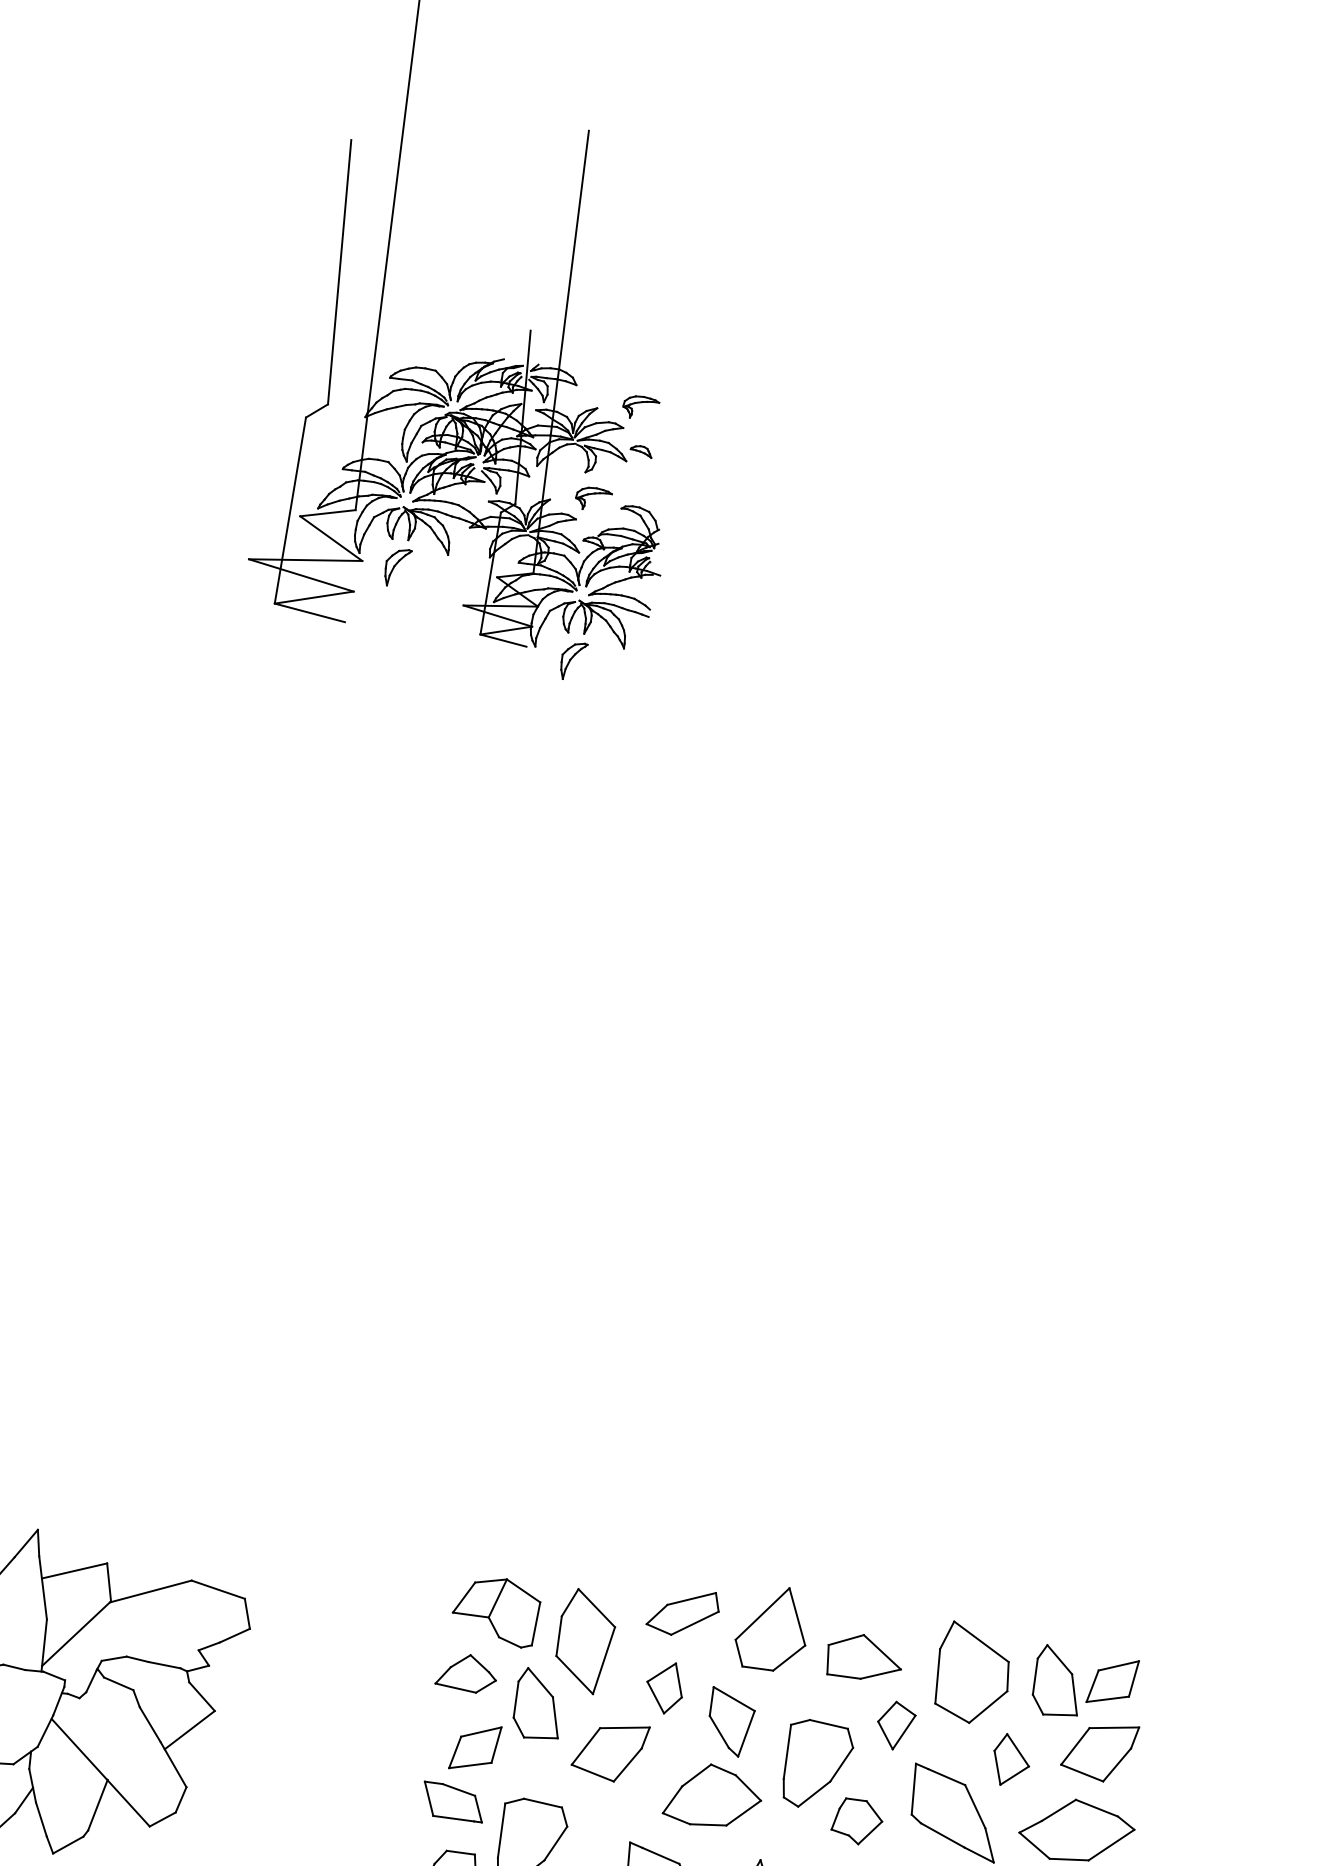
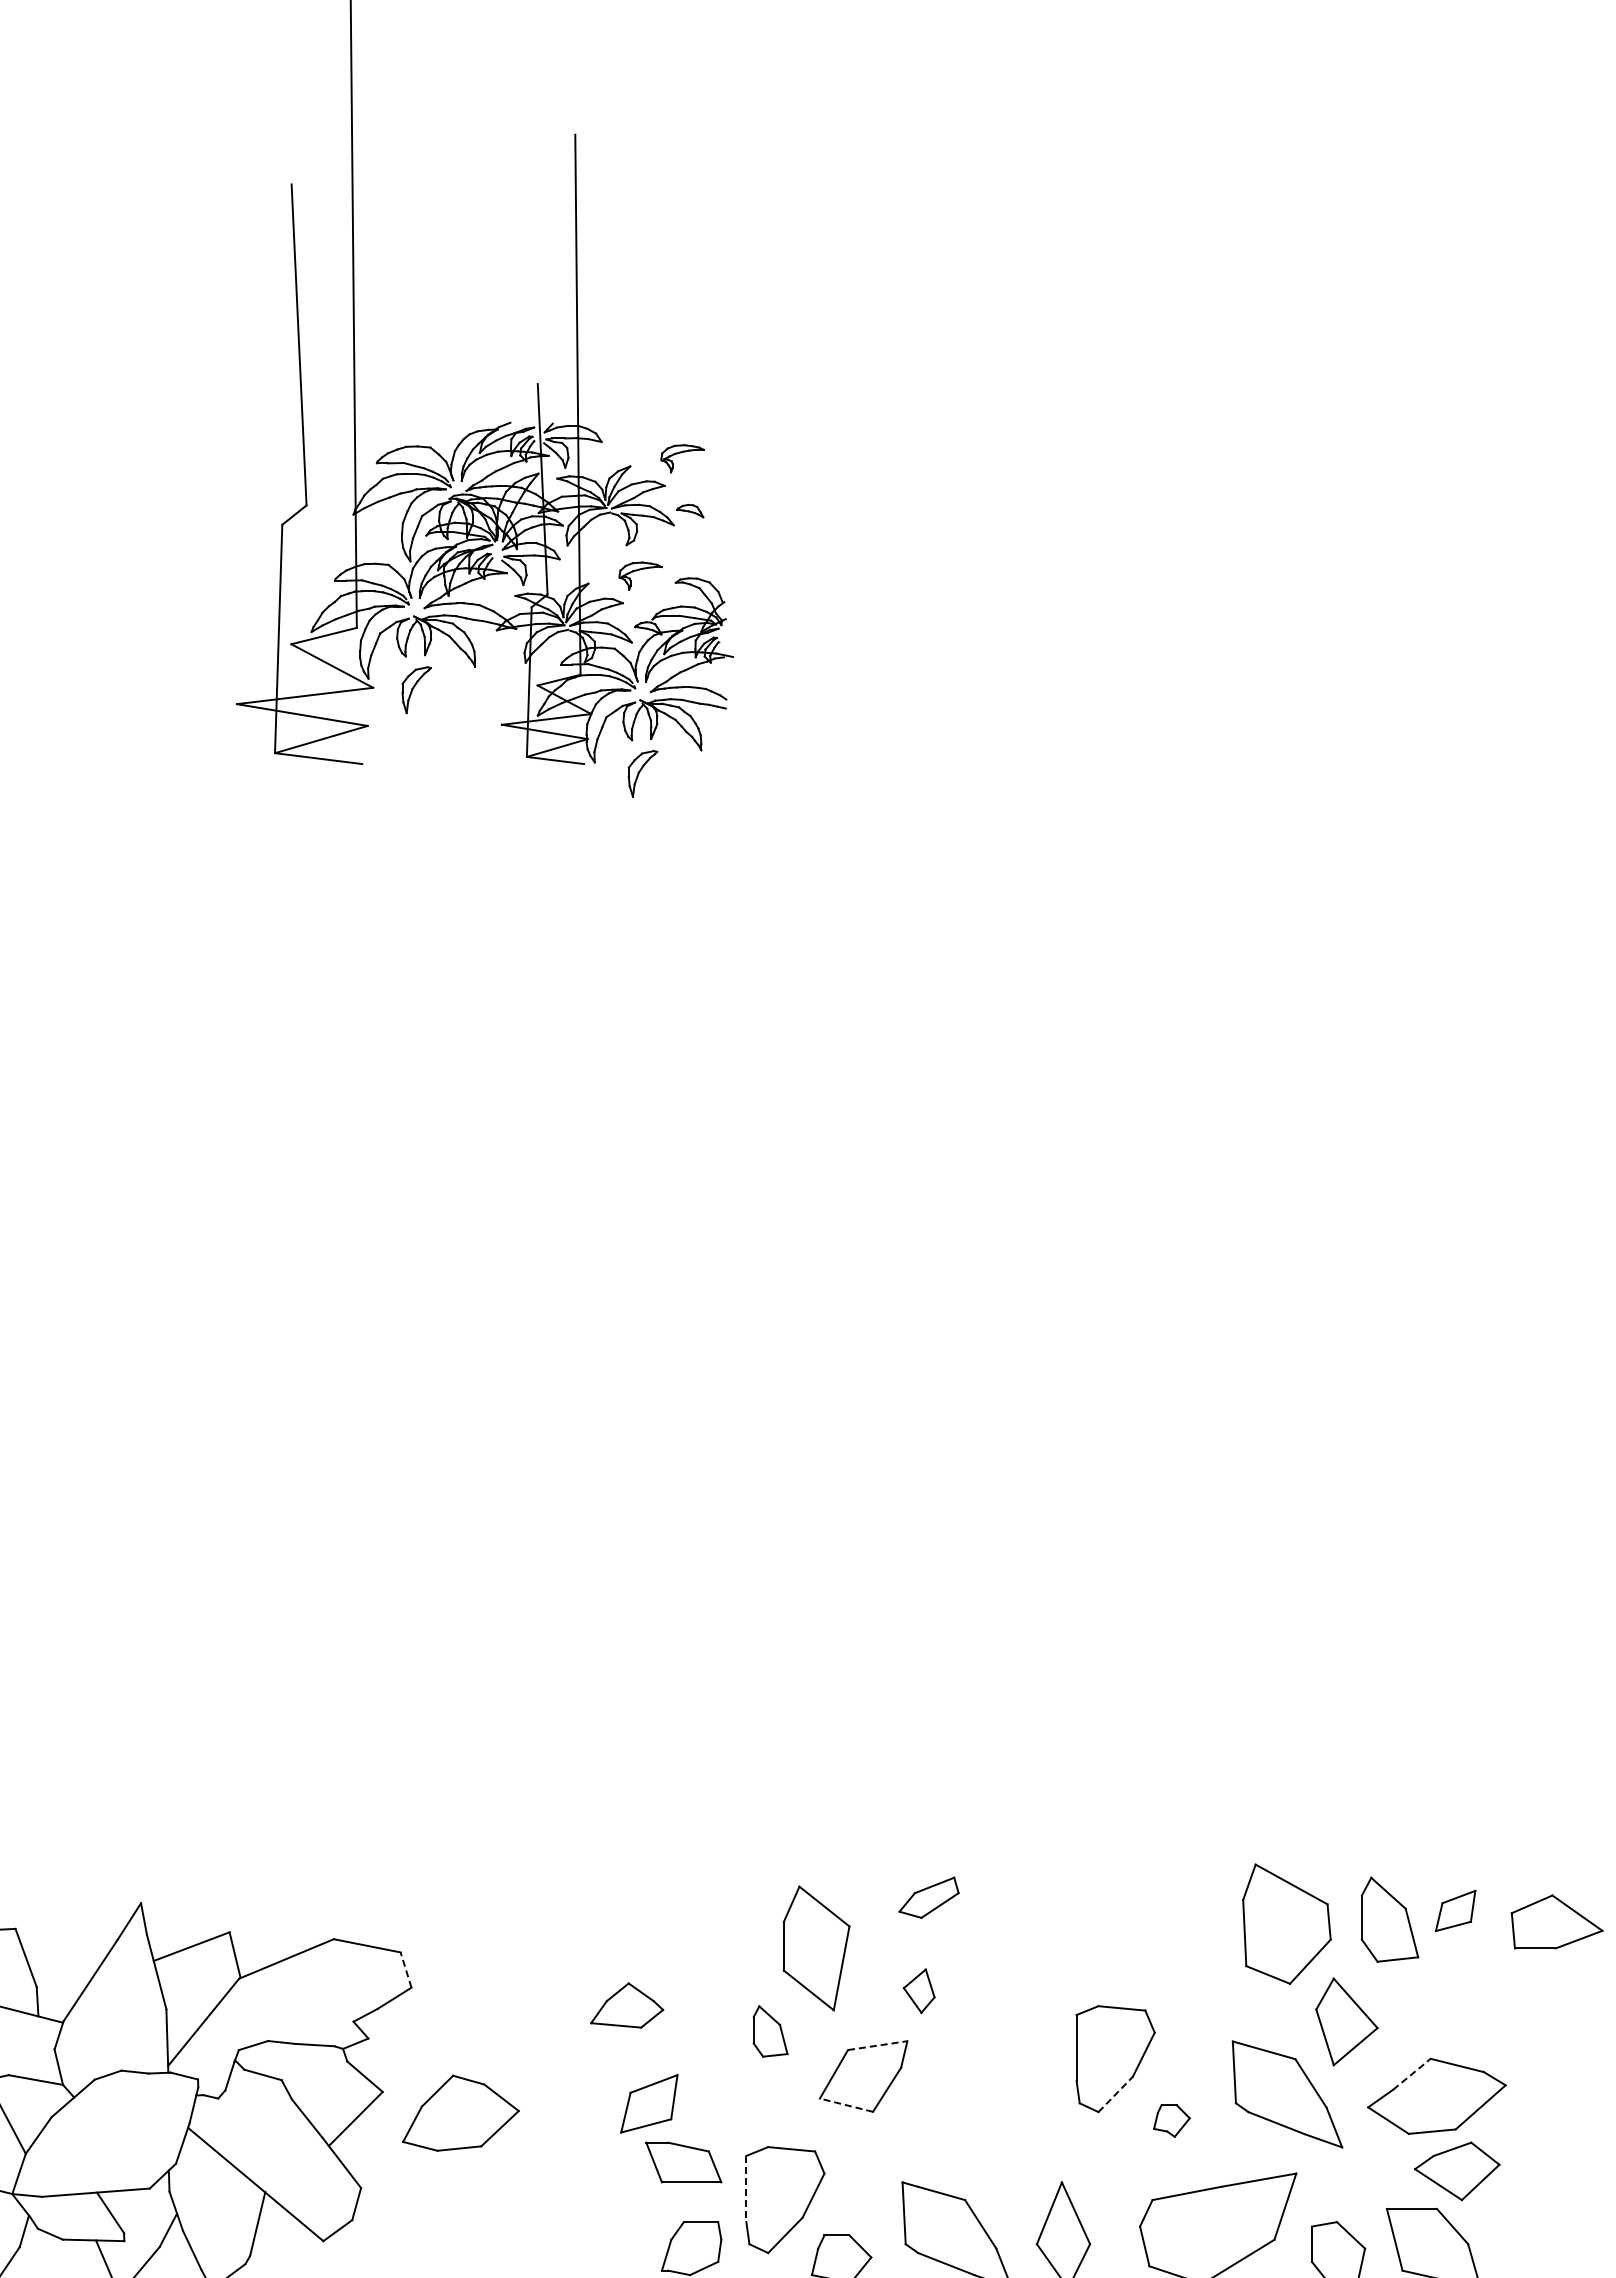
part: (495, 1611) -> (703, 1926), removed
part: (682, 1612) -> (928, 1897), size x0.7
line: (246, 1613) -> (405, 1969), solid -> dashed
part: (772, 1627) -> (1038, 1901), removed
part: (864, 1656) -> (1556, 1921), moved
part: (467, 1673) -> (627, 2005), moved
part: (1112, 1681) -> (1455, 1910), size x0.7
part: (665, 1688) -> (919, 1991), size x0.7
part: (538, 1704) -> (770, 2031), size x0.6
part: (730, 1722) -> (1003, 2021), removed
part: (895, 1726) -> (1202, 1999), removed
line: (625, 1727) -> (878, 2045), solid -> dashed
part: (475, 1747) -> (649, 2103), moved
part: (1099, 1751) -> (1450, 1996), removed
part: (1011, 1760) -> (1346, 2022), size x1.4
line: (591, 1773) -> (845, 2105), solid -> dashed
line: (814, 1794) -> (1115, 2094), solid -> dashed
part: (713, 1795) -> (460, 2112), moved
line: (1059, 1809) -> (1412, 2073), solid -> dashed
part: (857, 1821) -> (1171, 2120), size x0.6
line: (501, 1831) -> (746, 2189), solid -> dashed

